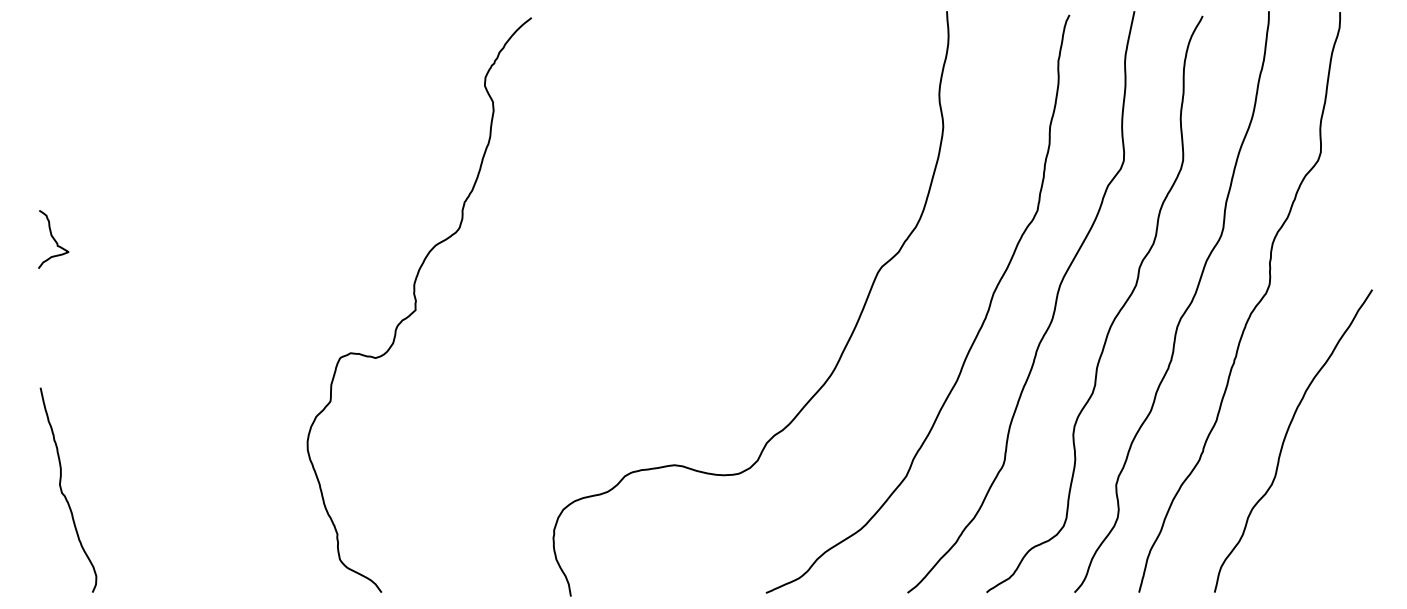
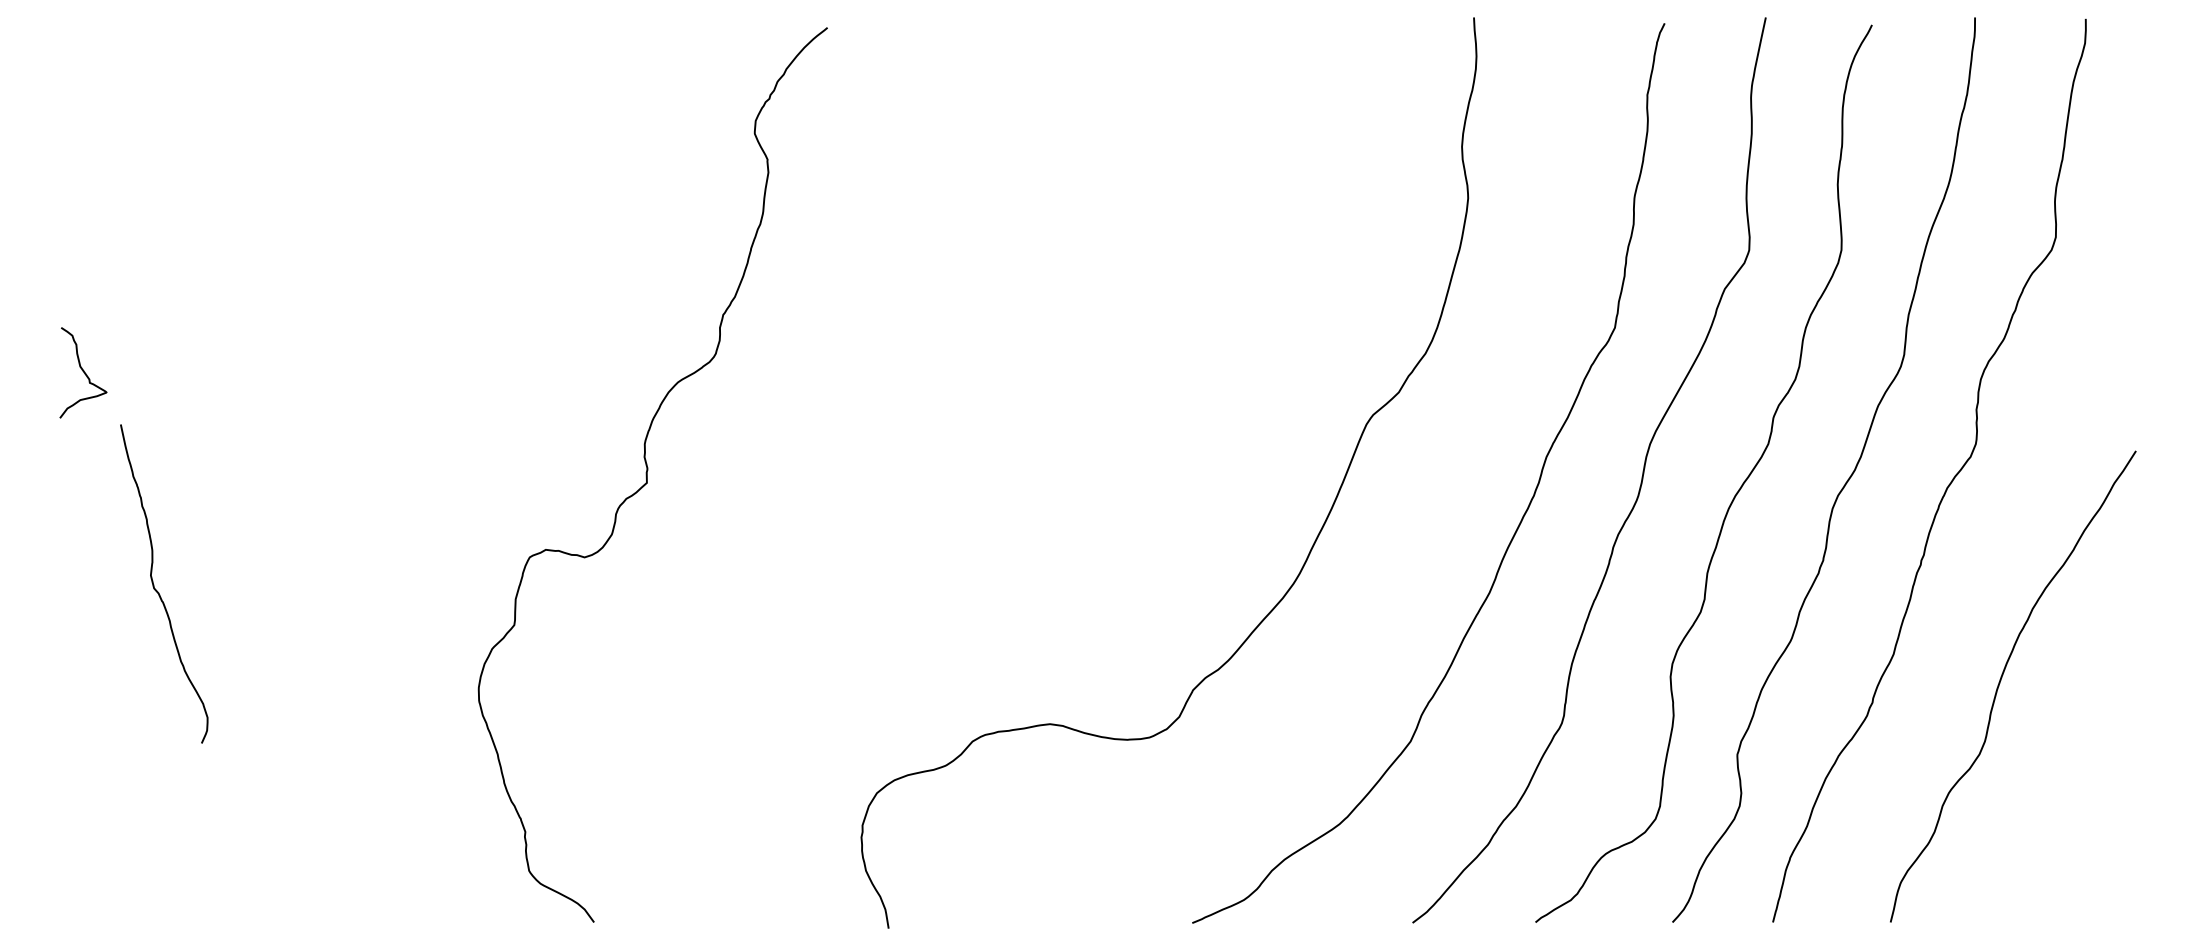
curve: (62, 490) -> (154, 584), moved

